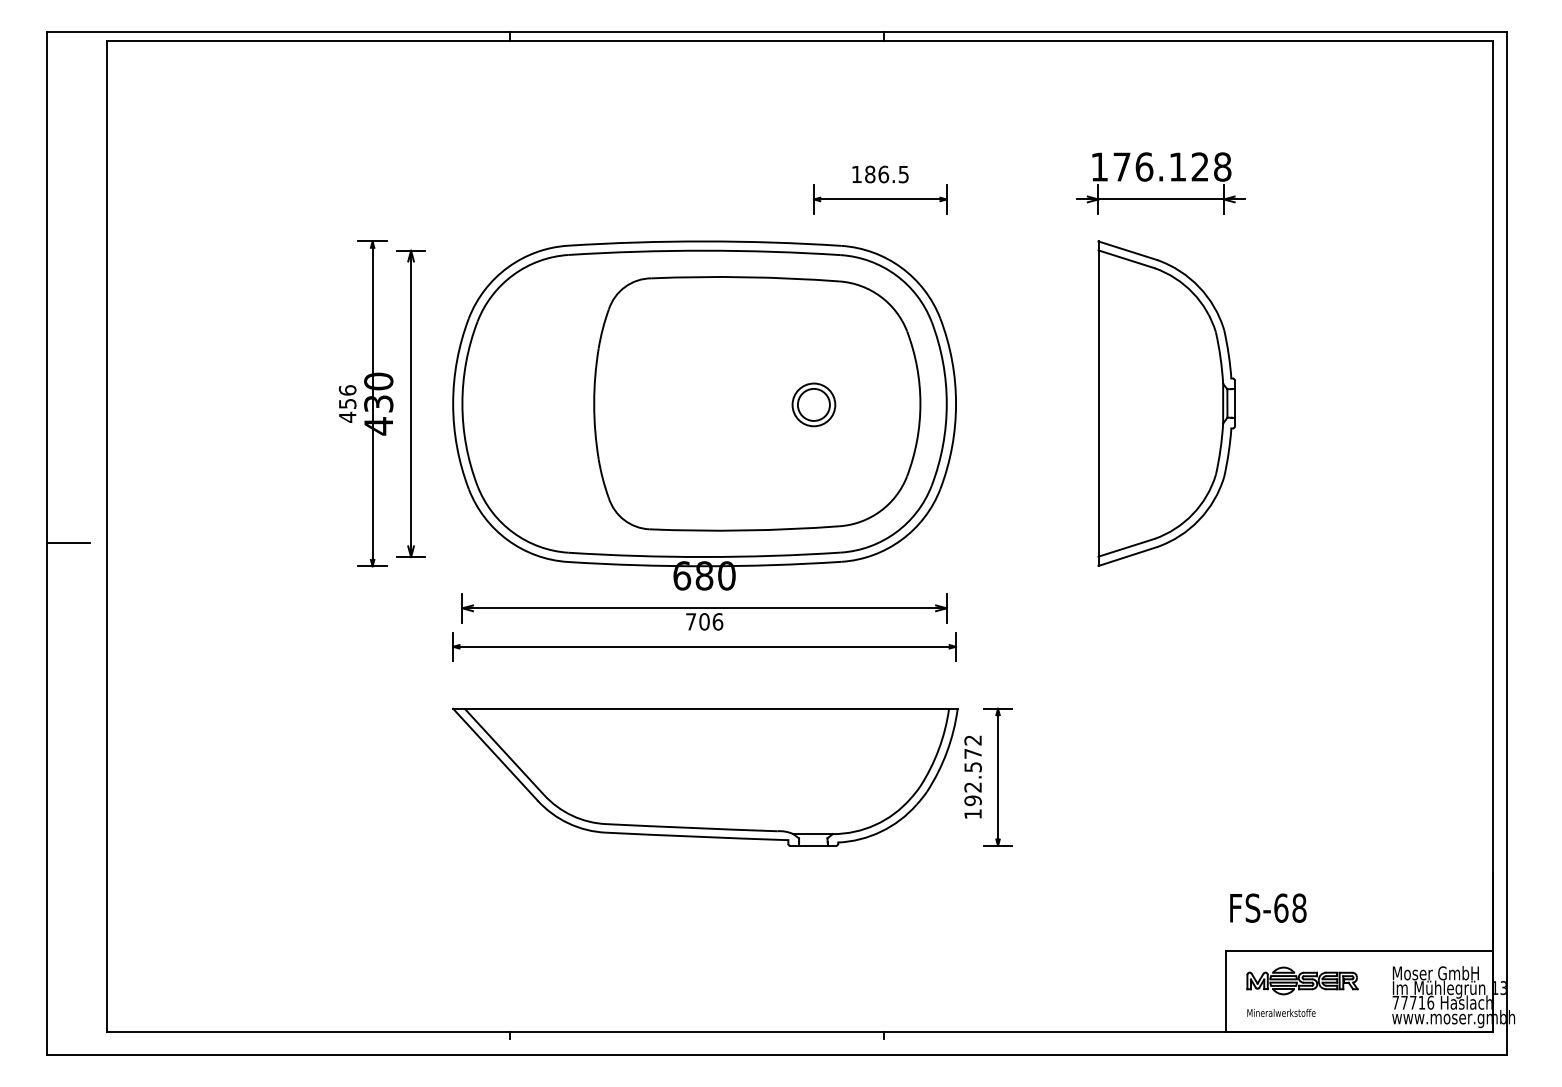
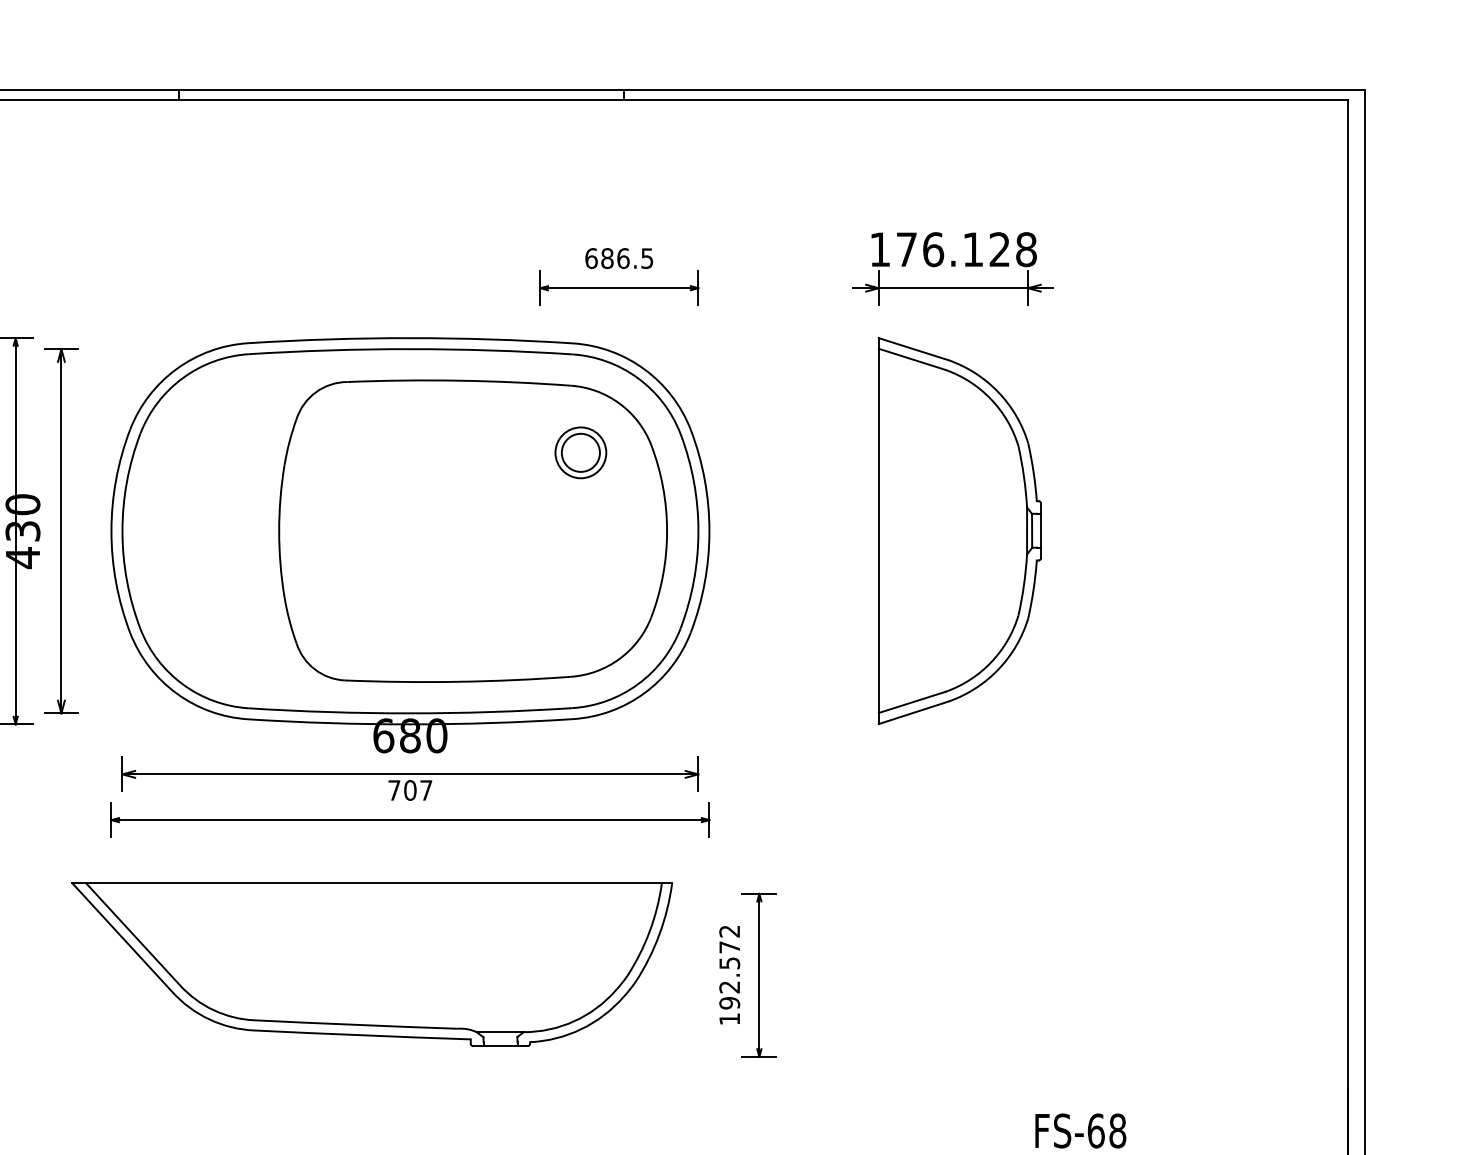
text: (856, 174) -> (591, 258), 186.5 -> 686.5
part: (813, 404) -> (580, 452), moved
text: (717, 621) -> (425, 790), 706 -> 707
part: (705, 776) -> (372, 963), moved

